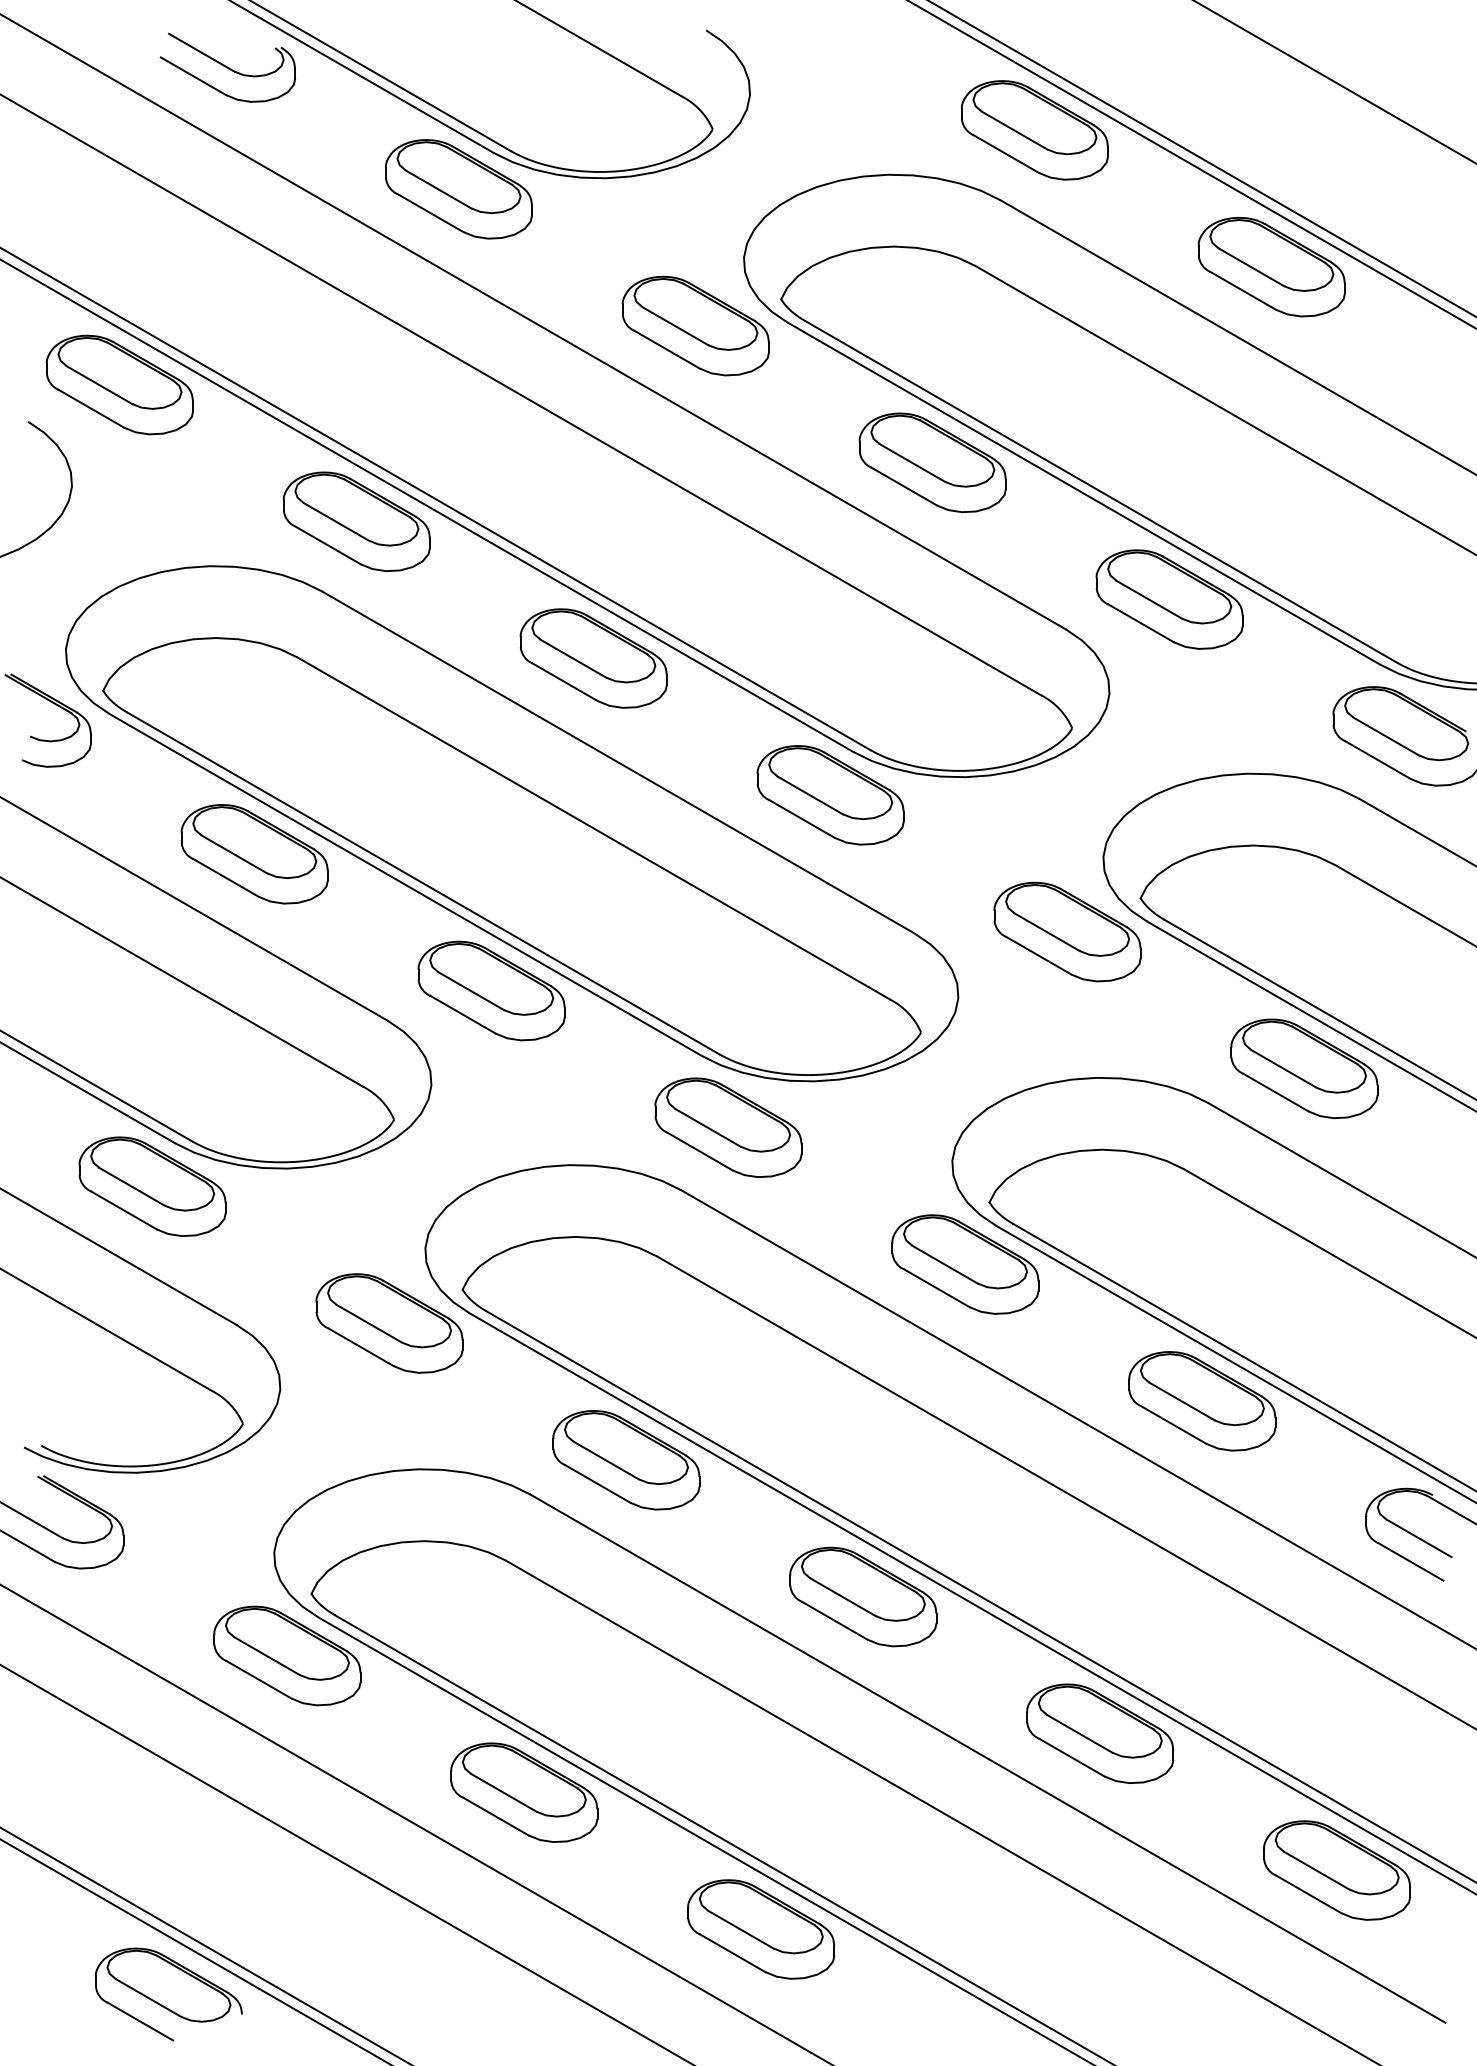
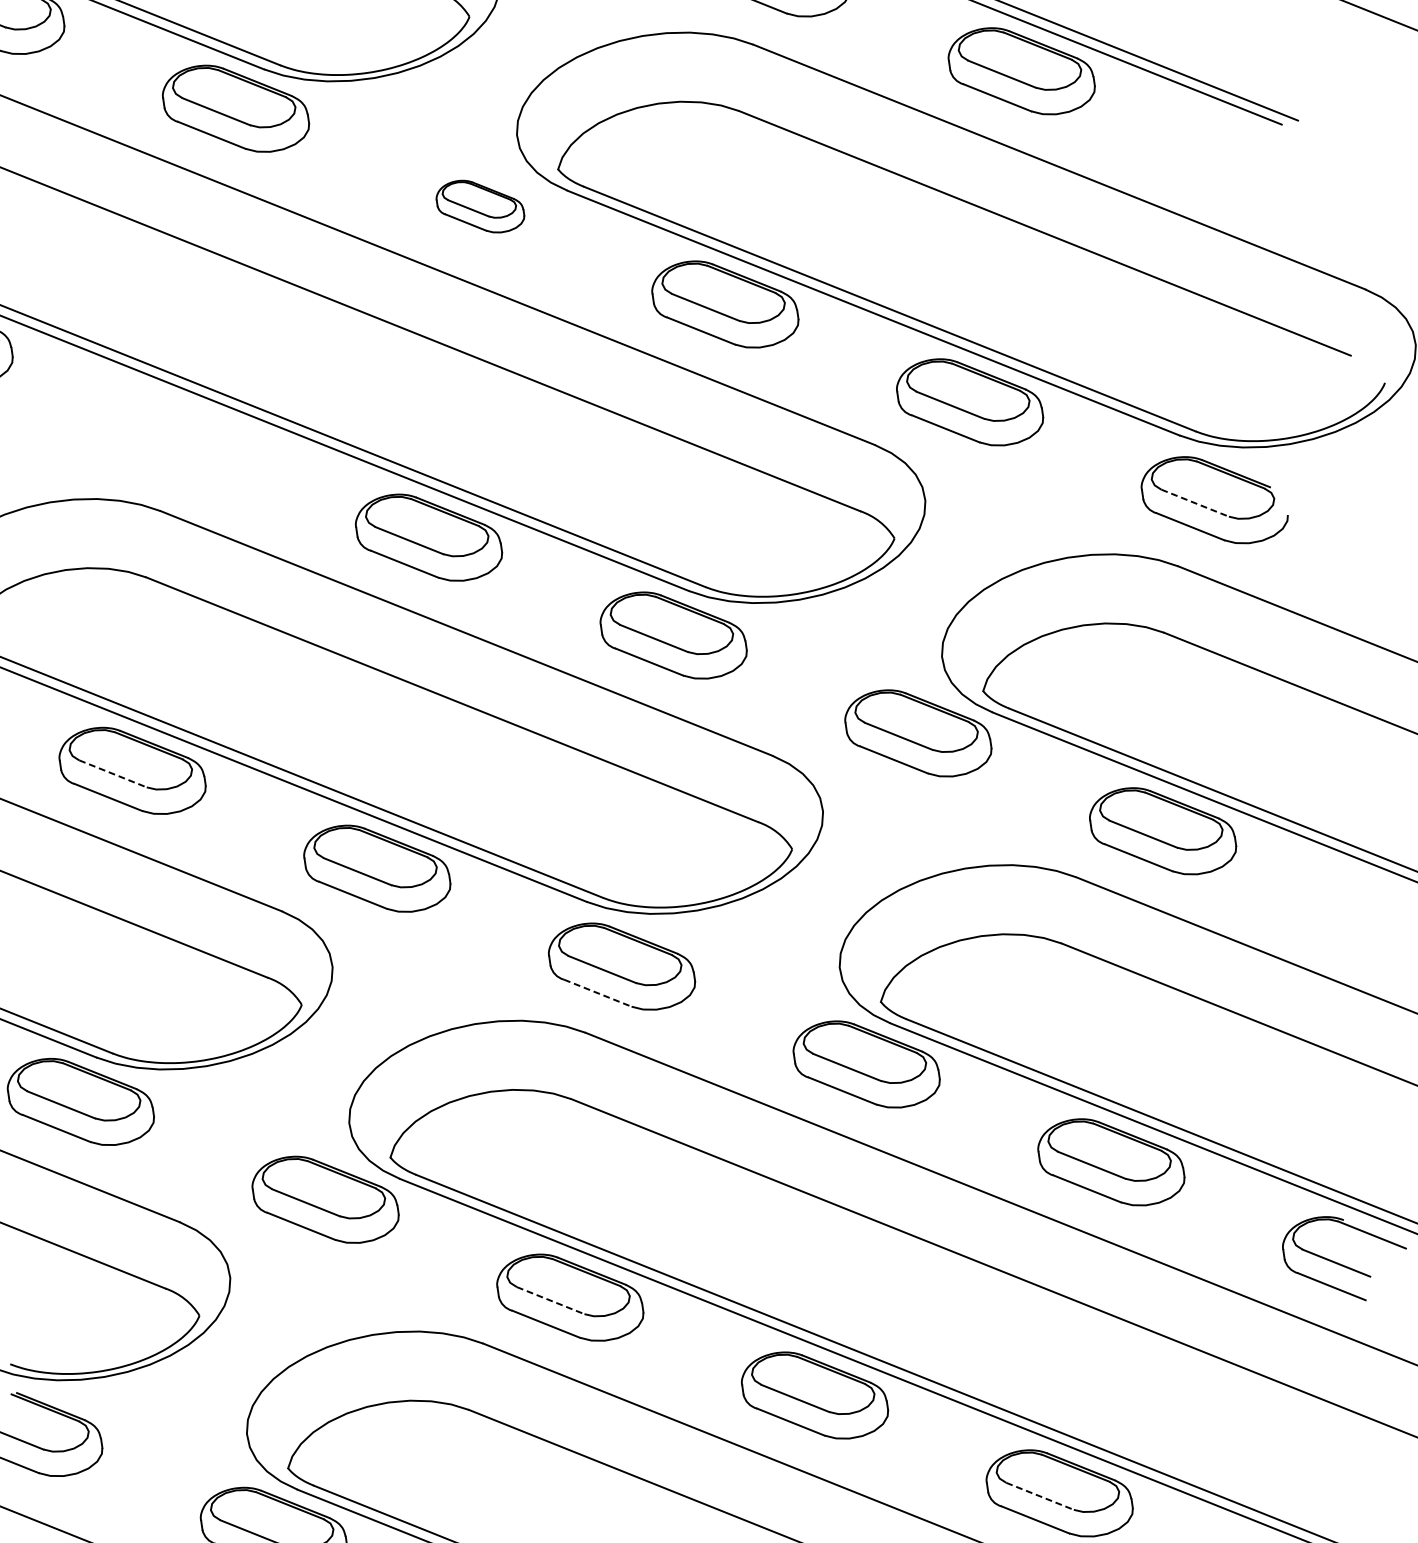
part: (695, 325) -> (480, 206), size x0.6
part: (356, 521) -> (183, 439), removed
line: (1386, 736) -> (1195, 503), solid -> dashed
line: (234, 854) -> (113, 773), solid -> dashed
line: (700, 1151) -> (598, 993), solid -> dashed
line: (606, 1460) -> (551, 1300), solid -> dashed
line: (1079, 1733) -> (1039, 1495), solid -> dashed

